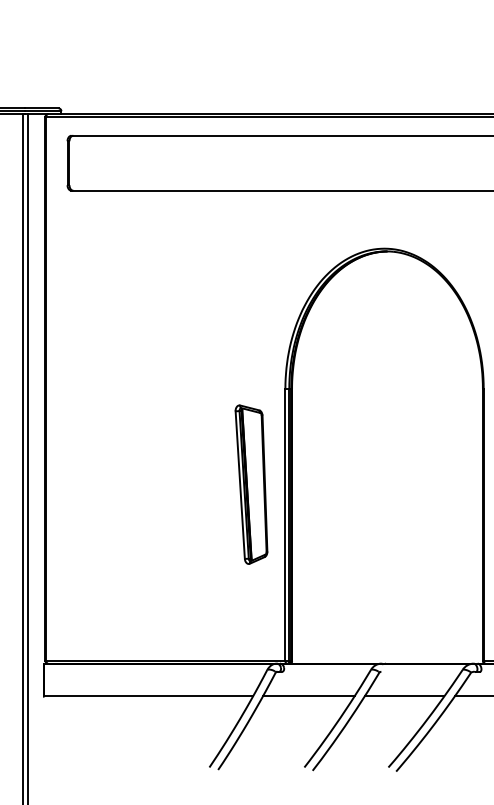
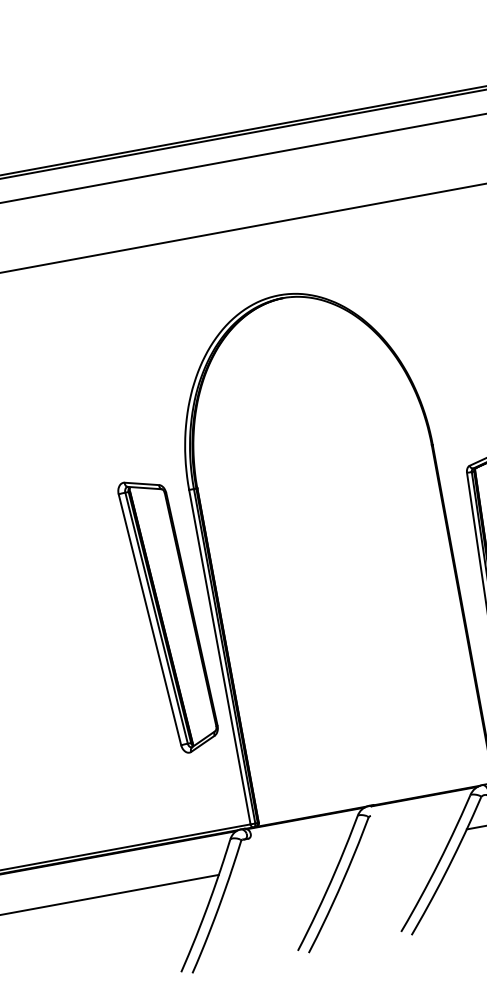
part: (251, 484) -> (169, 615), size x1.4
line: (308, 696) -> (286, 862), removed
line: (404, 696) -> (404, 841), removed

